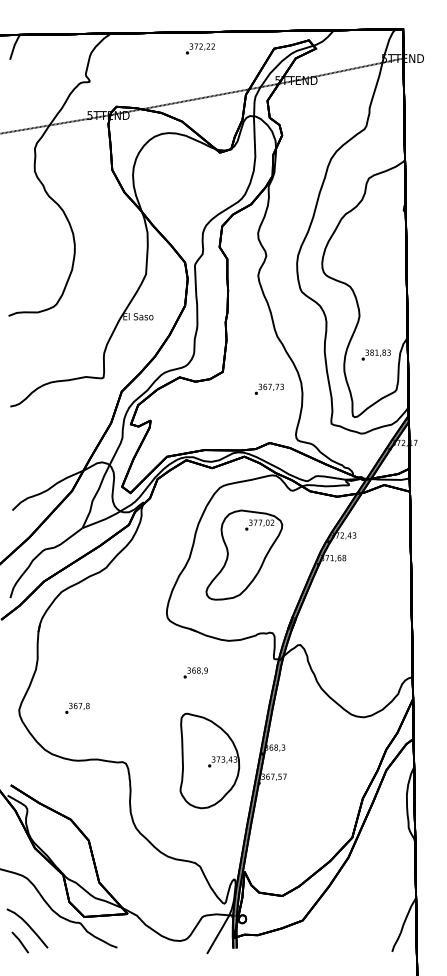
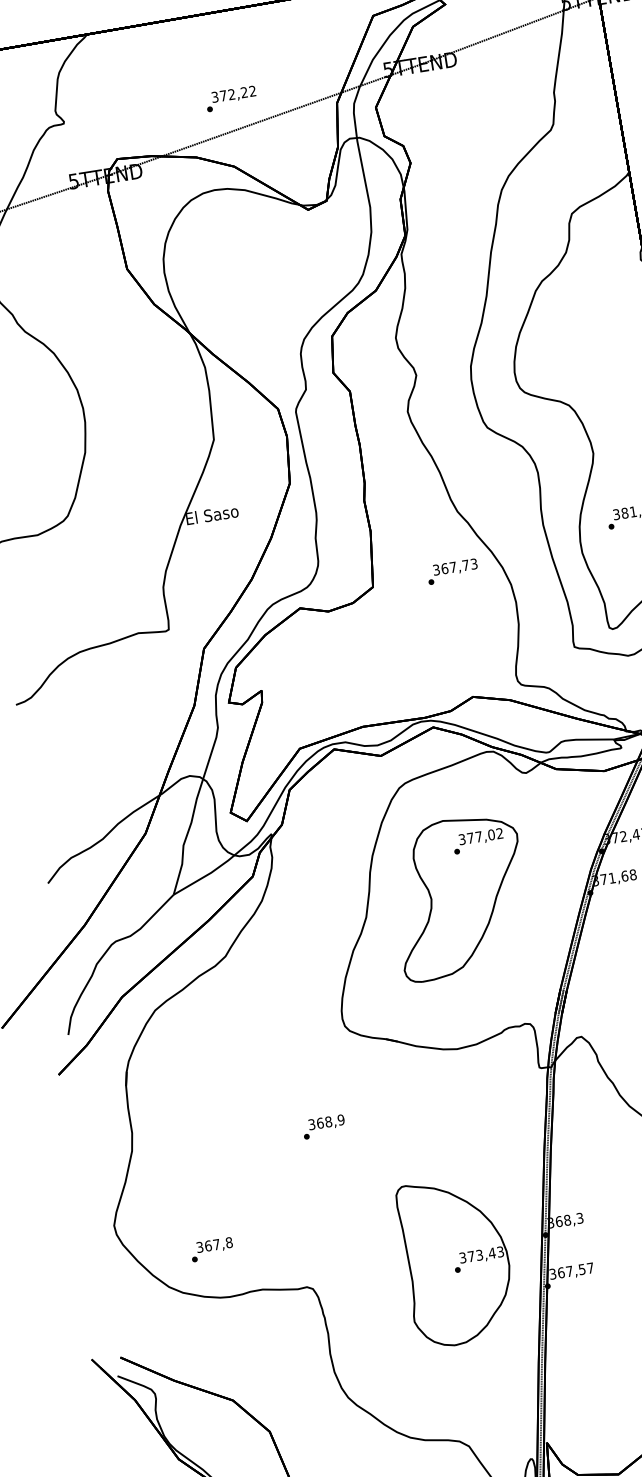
text: (200, 48) -> (231, 98), moved
text: (268, 388) -> (450, 570), moved
text: (195, 672) -> (323, 1126), moved
text: (77, 707) -> (211, 1248), moved

